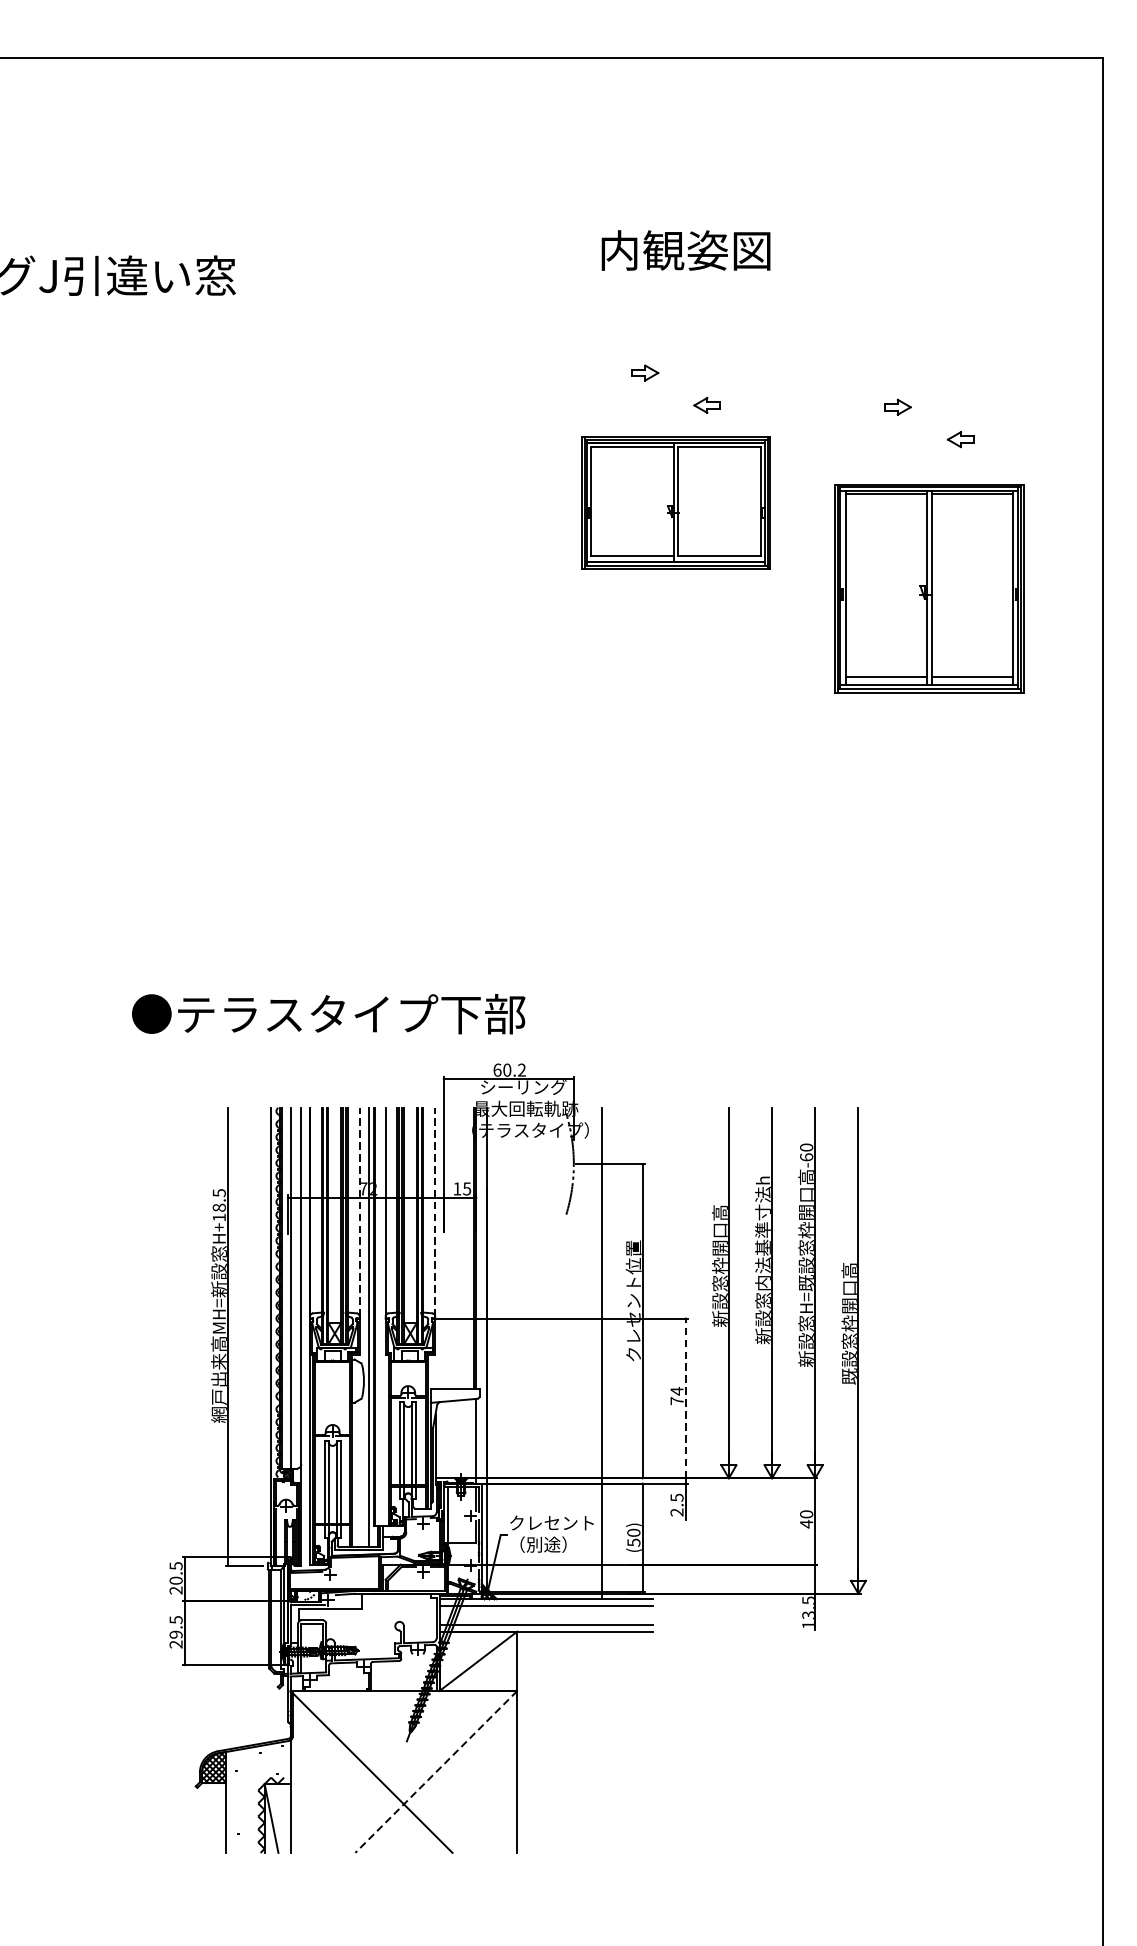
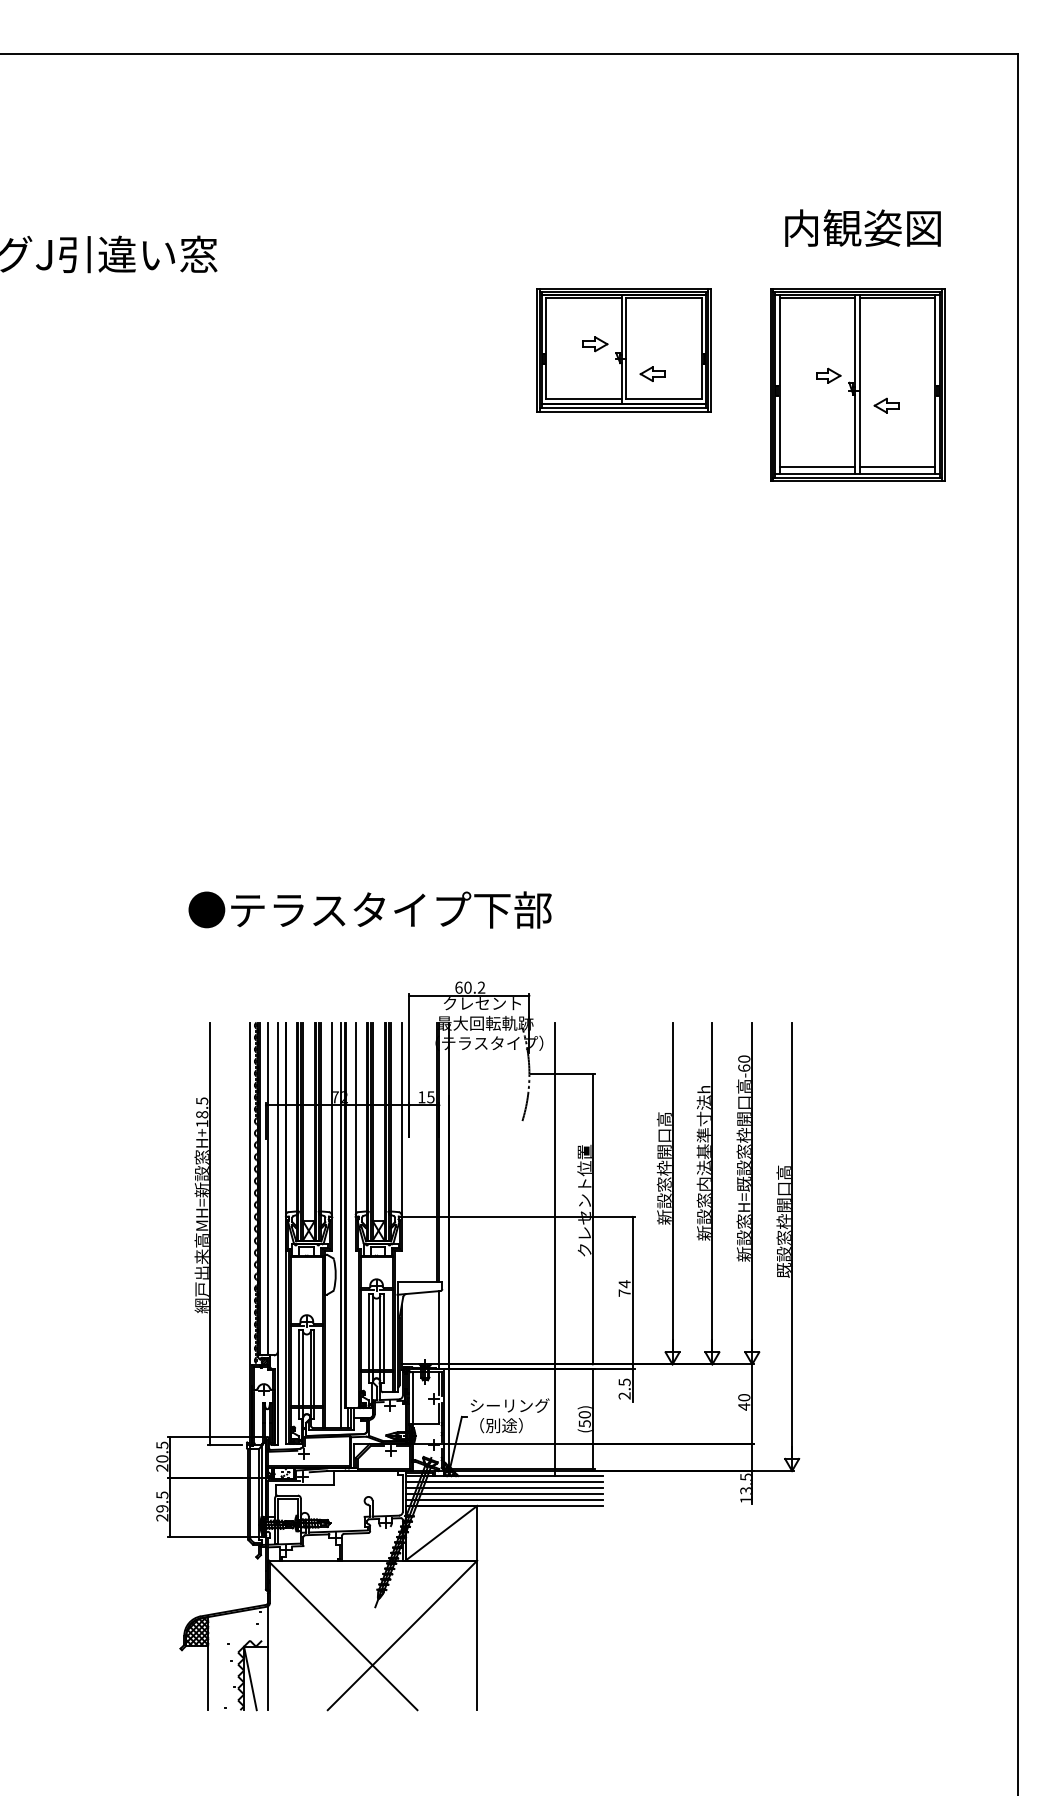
text: (685, 249) -> (862, 227), moved
part: (675, 503) -> (623, 350), moved
part: (929, 587) -> (857, 384), moved
text: (327, 1013) -> (369, 909), moved
text: (524, 1087) -> (483, 1003), シーリング -> クレセント
line: (359, 1211) -> (331, 1118), dashed -> solid
line: (435, 1211) -> (401, 1118), dashed -> solid
line: (685, 1398) -> (632, 1290), dashed -> solid
text: (552, 1522) -> (509, 1405), クレセント -> シーリング
line: (545, 1611) -> (503, 1487), added
line: (545, 1618) -> (503, 1493), added
line: (436, 1772) -> (402, 1635), dashed -> solid

